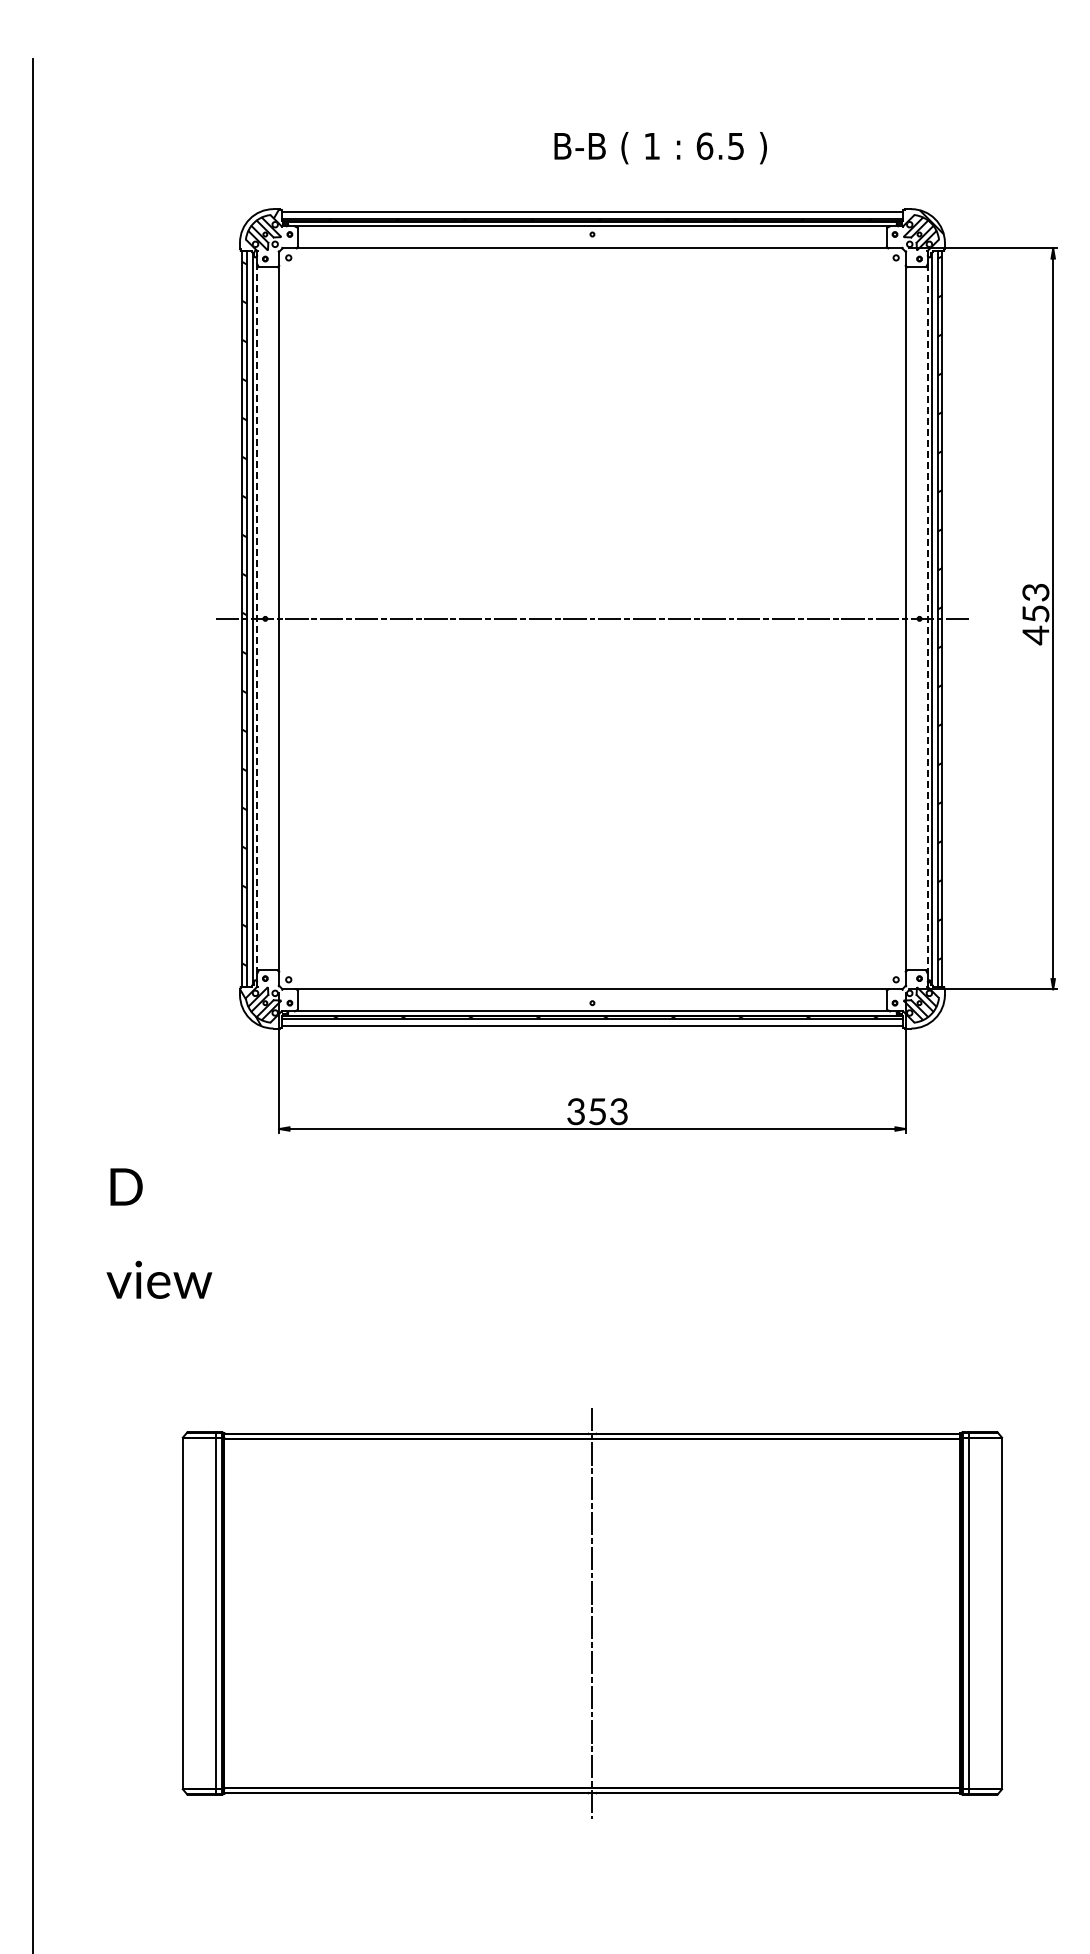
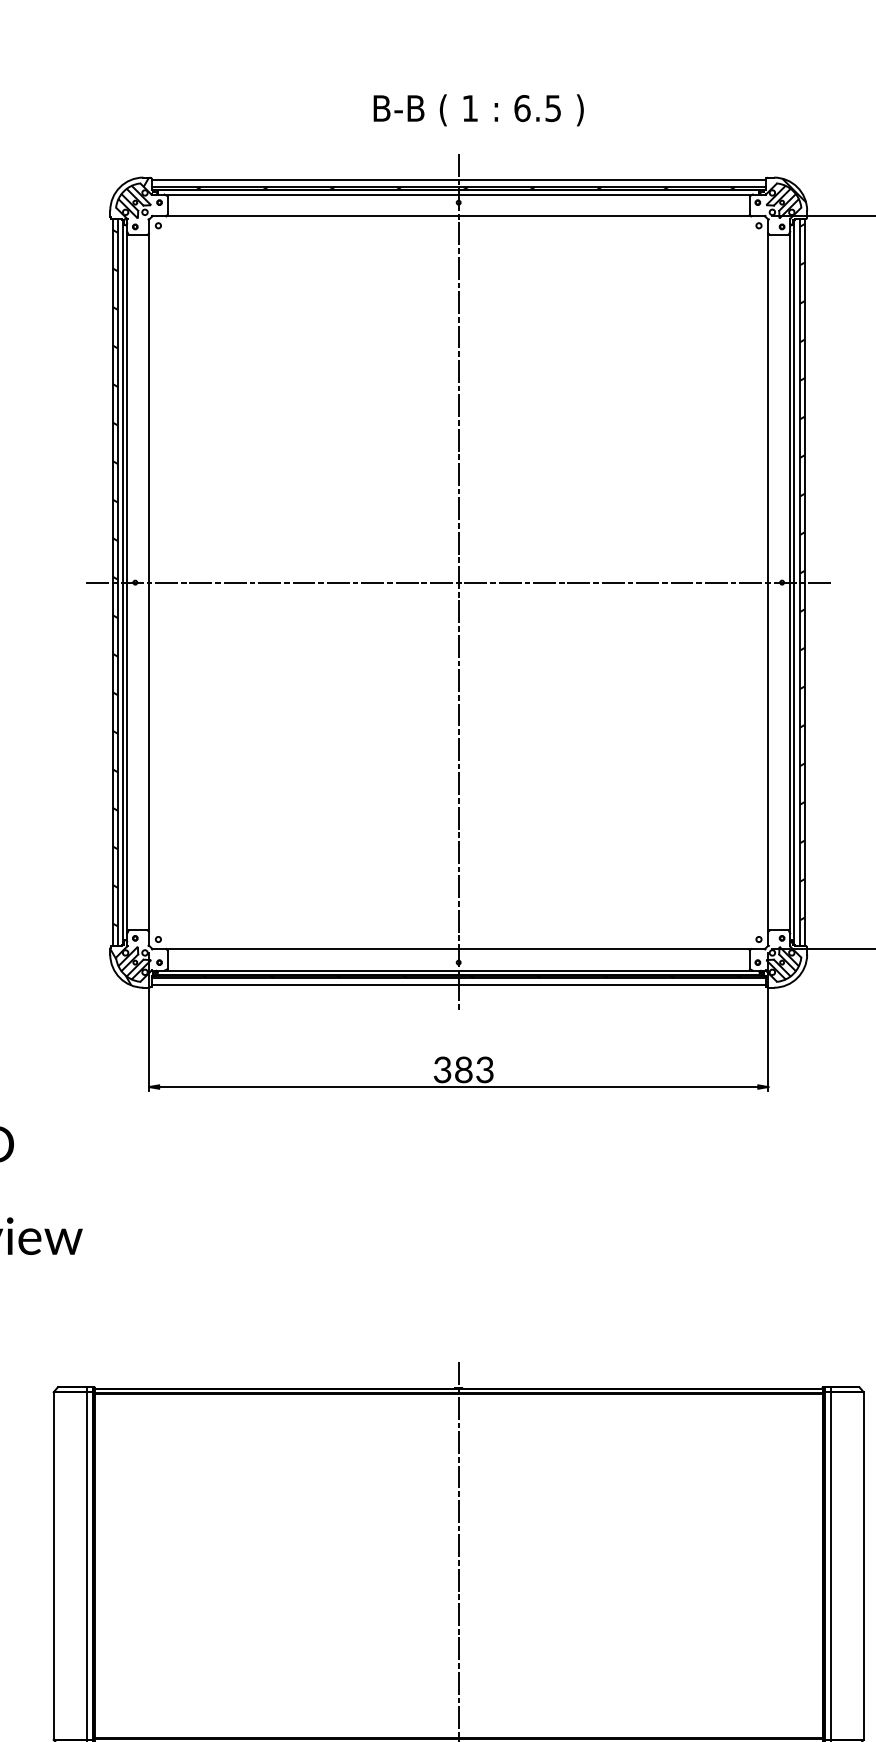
text: (660, 148) -> (478, 110), moved
line: (257, 618) -> (127, 582), dashed -> solid
line: (592, 618) -> (458, 582), added
line: (927, 619) -> (789, 583), dashed -> solid
text: (597, 1111) -> (463, 1069), 353 -> 383

